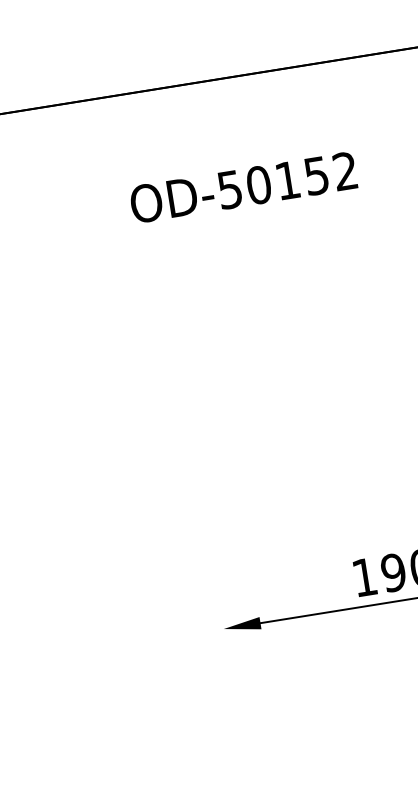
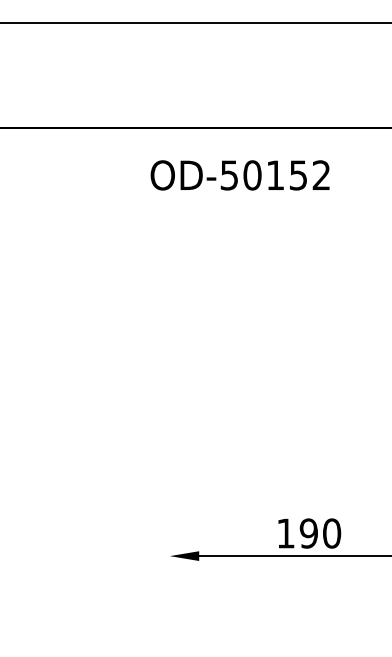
text: (242, 187) -> (239, 175), moved

